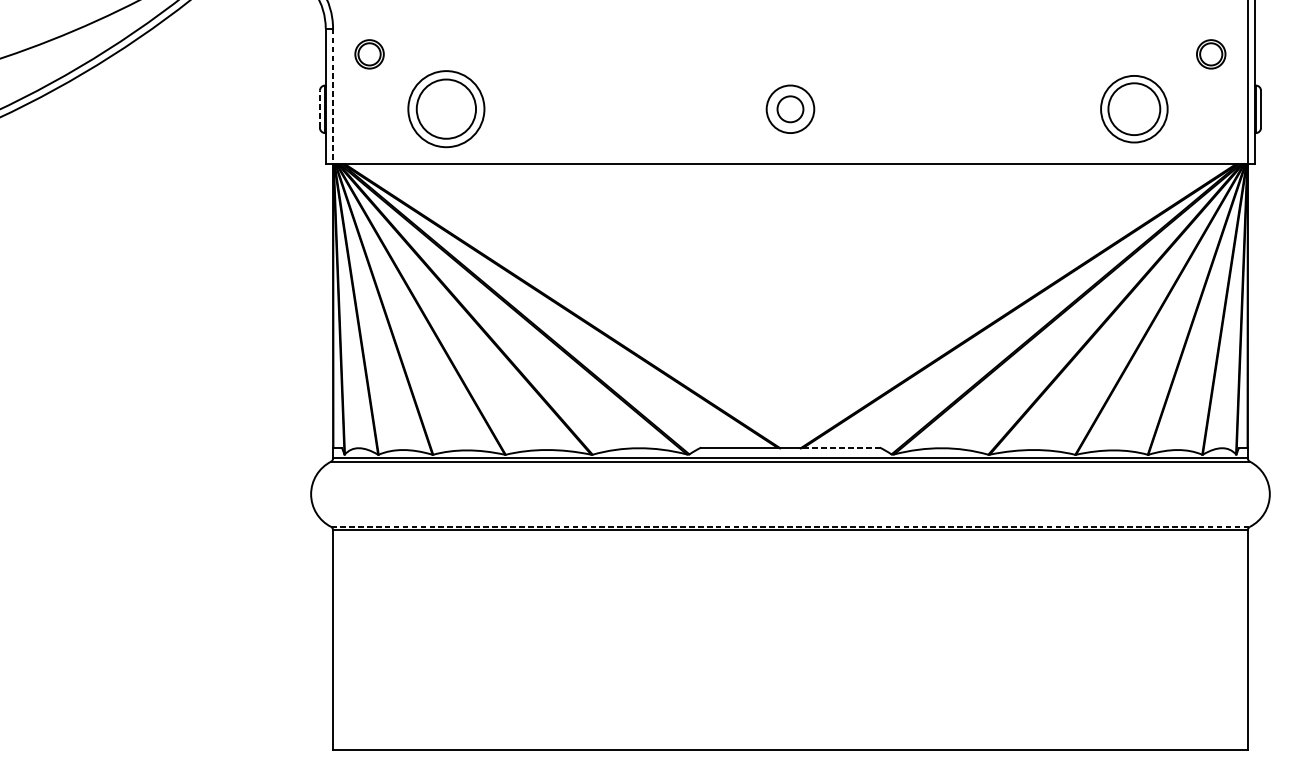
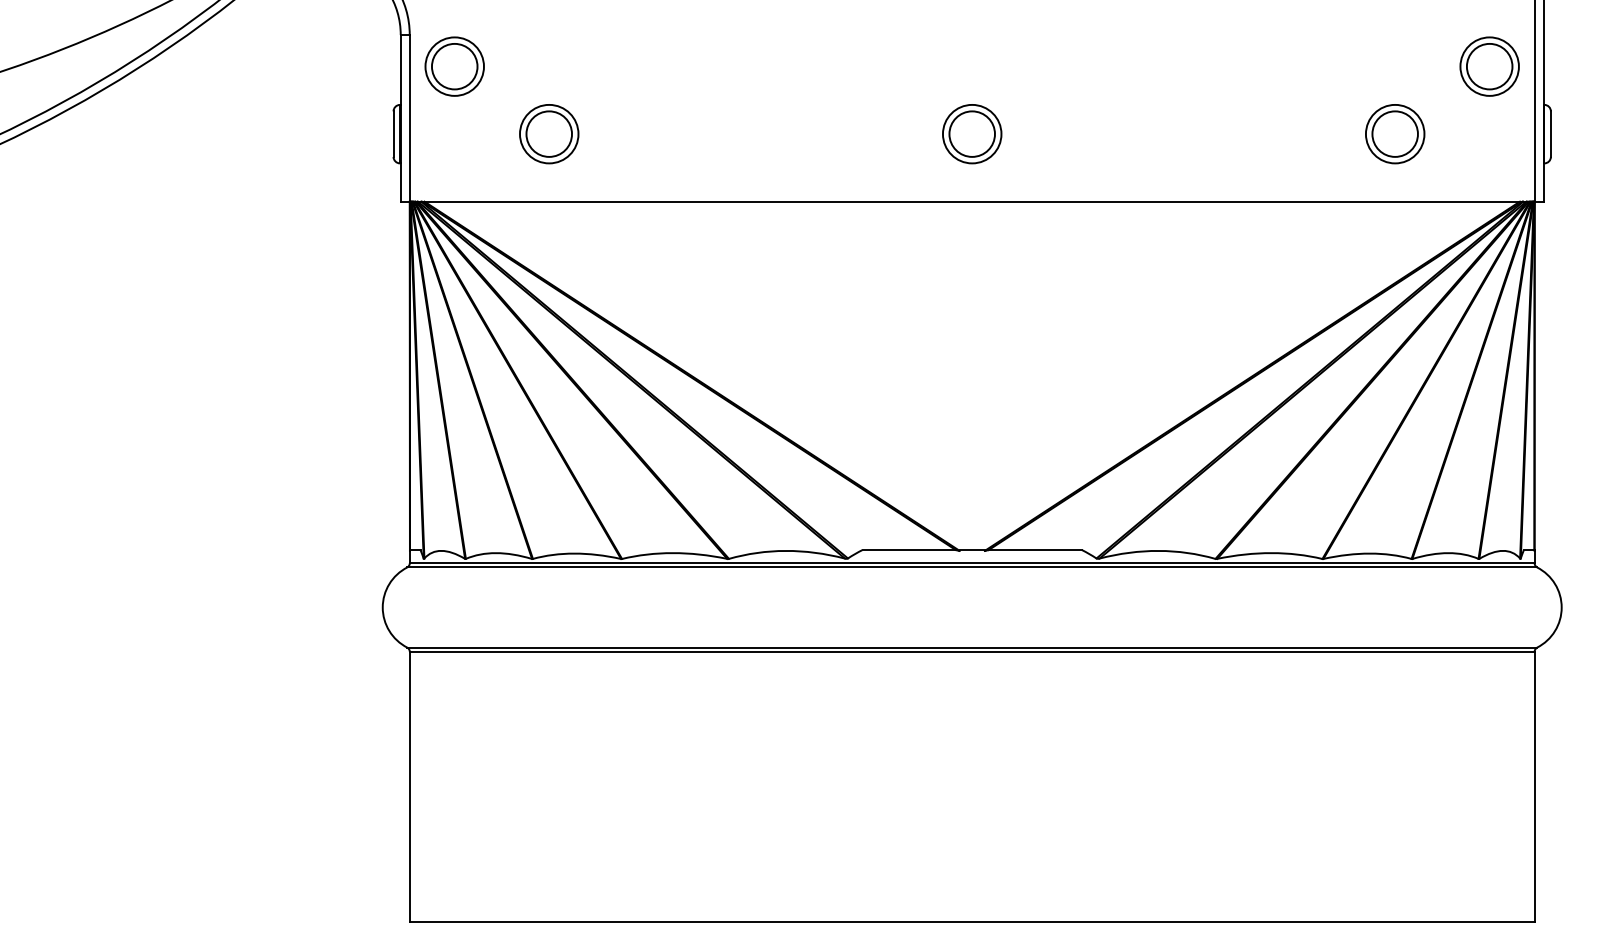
part: (369, 54) -> (454, 66), size x1.67
part: (1211, 54) -> (1489, 66), size x1.67
line: (332, 96) -> (409, 118), dashed -> solid
circle: (789, 108) -> (971, 133), size x1.43
line: (319, 109) -> (393, 134), dashed -> solid
part: (446, 109) -> (549, 134), size x0.62
part: (1134, 109) -> (1395, 134), size x0.71
line: (841, 447) -> (1035, 550), dashed -> solid
line: (790, 526) -> (972, 647), dashed -> solid

